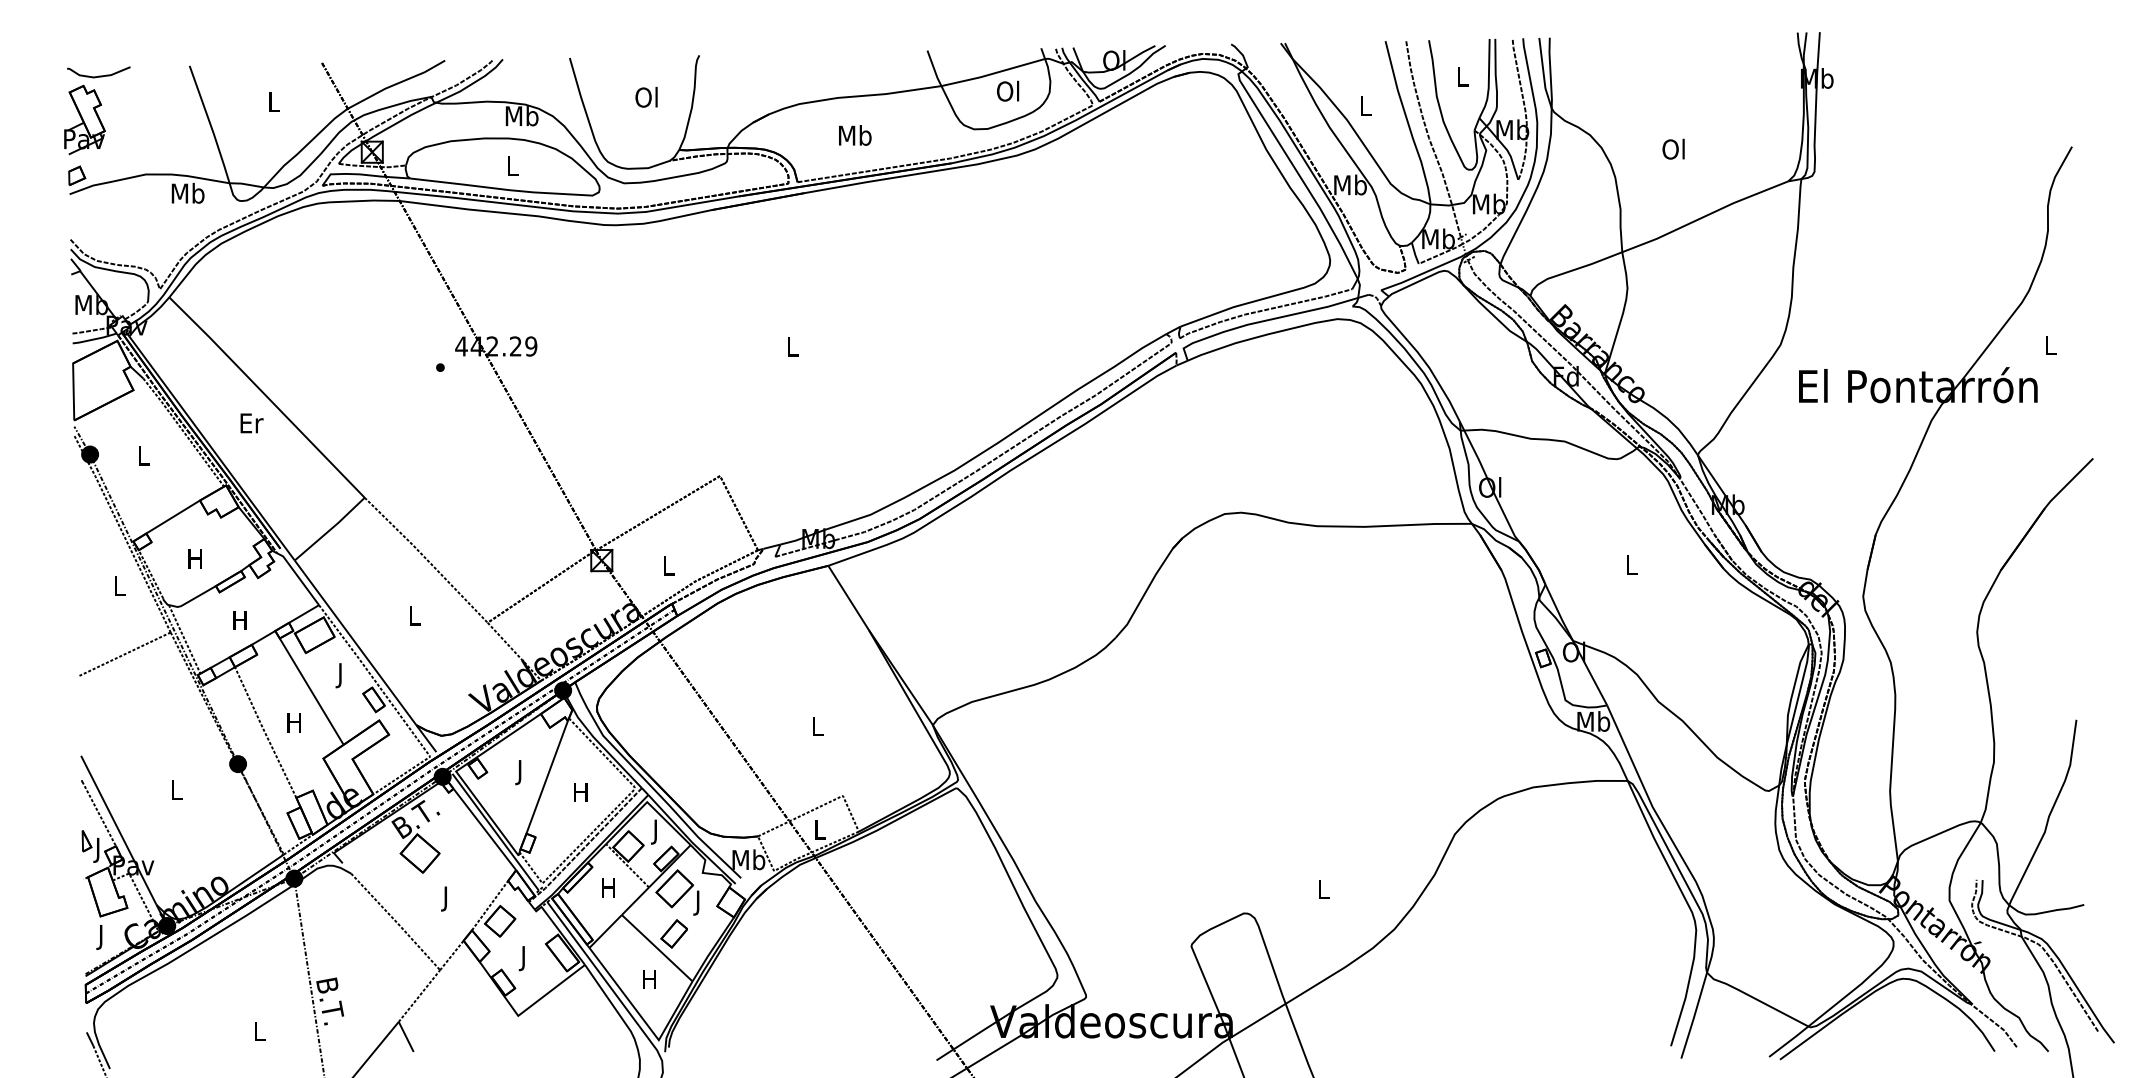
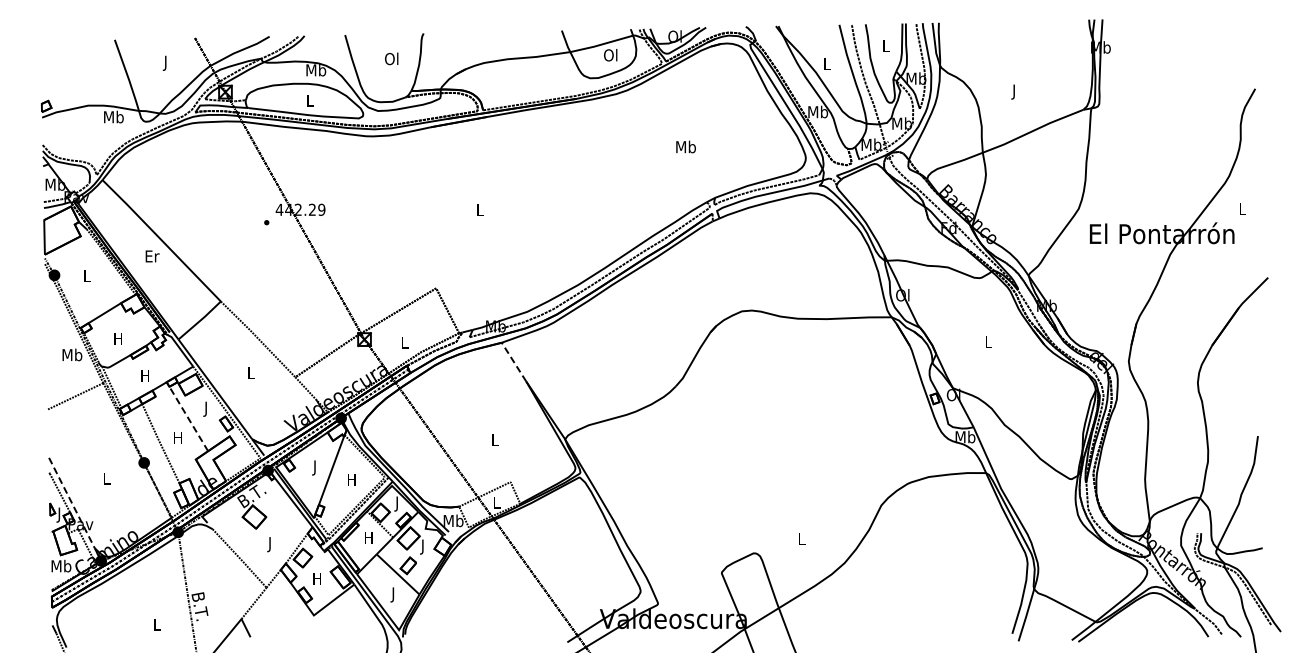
text: (273, 103) -> (165, 62), L -> J
part: (96, 109) -> (58, 66), removed
text: (854, 134) -> (685, 146), moved
text: (1672, 151) -> (1013, 91), Ol -> J
text: (119, 585) -> (72, 354), L -> Mb
line: (849, 598) -> (514, 362), solid -> dashed
line: (311, 692) -> (188, 419), solid -> dashed
line: (118, 831) -> (71, 503), solid -> dashed
text: (101, 936) -> (61, 567), J -> Mb
text: (522, 958) -> (316, 580), J -> H
text: (647, 981) -> (392, 594), H -> J

